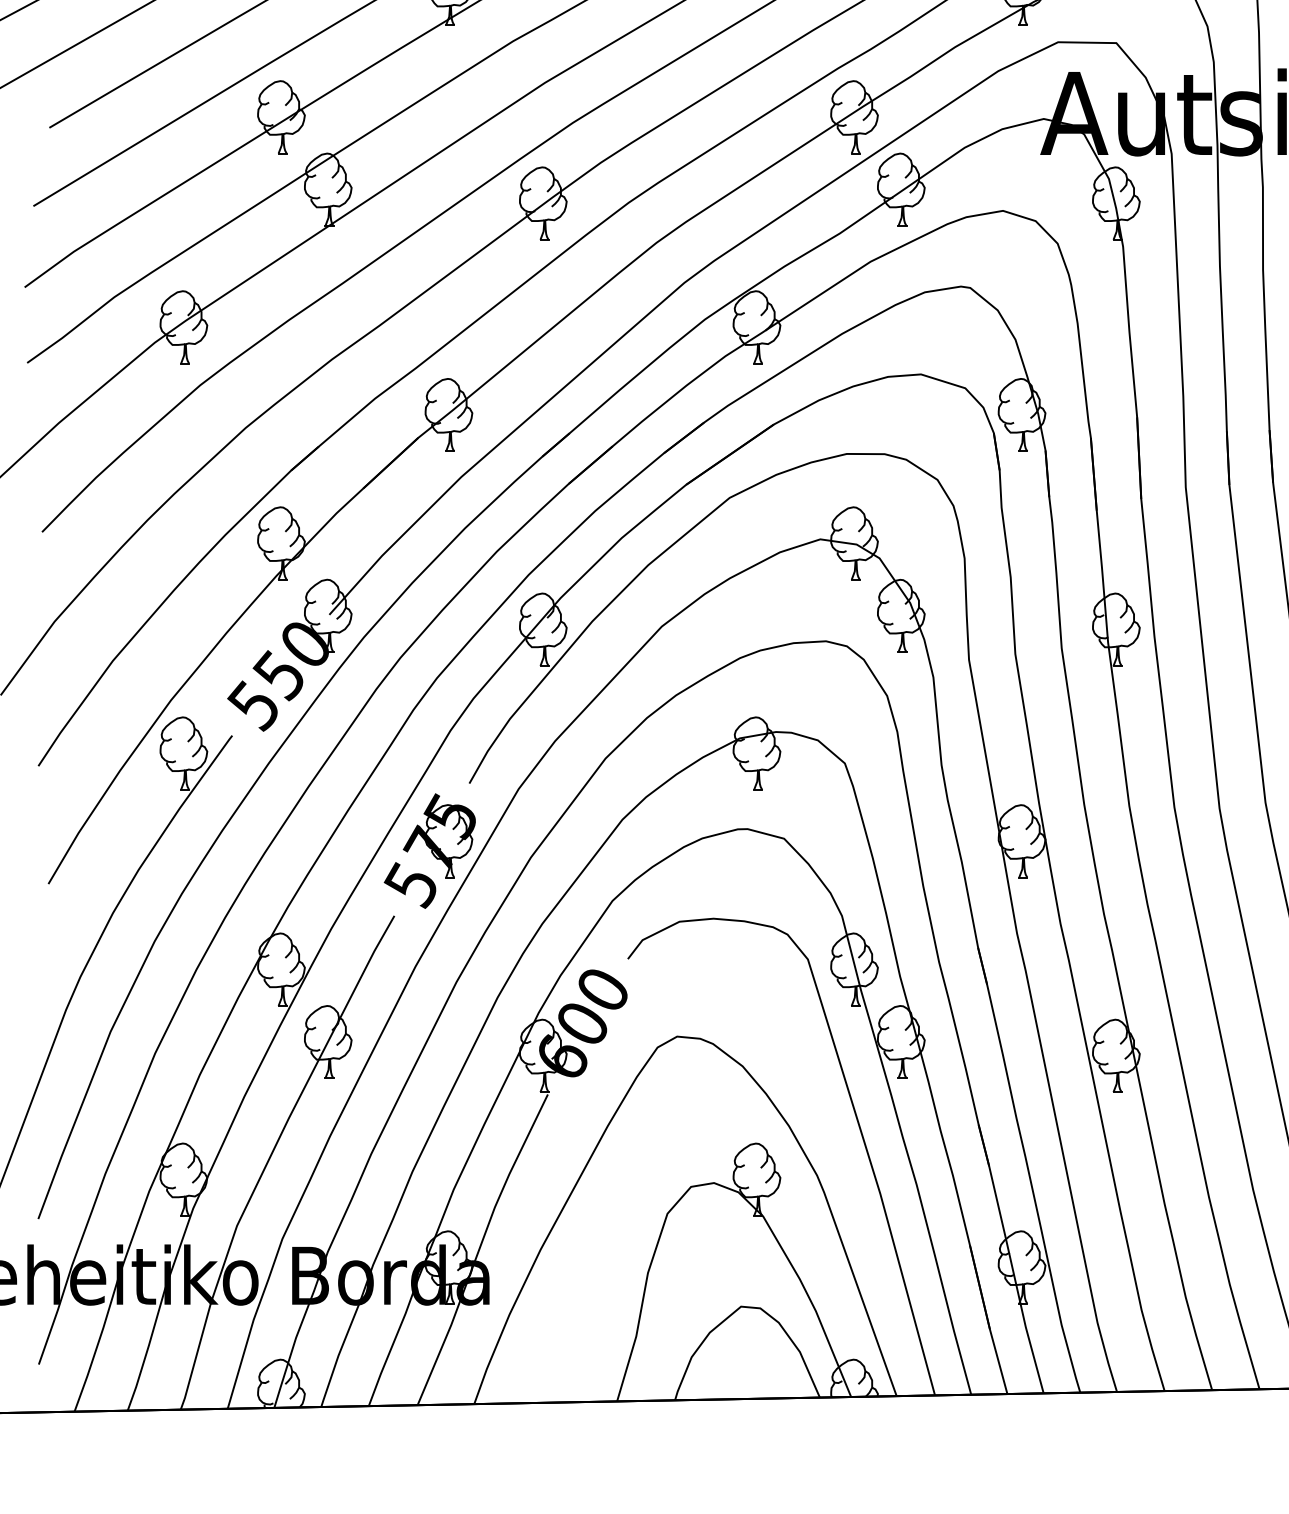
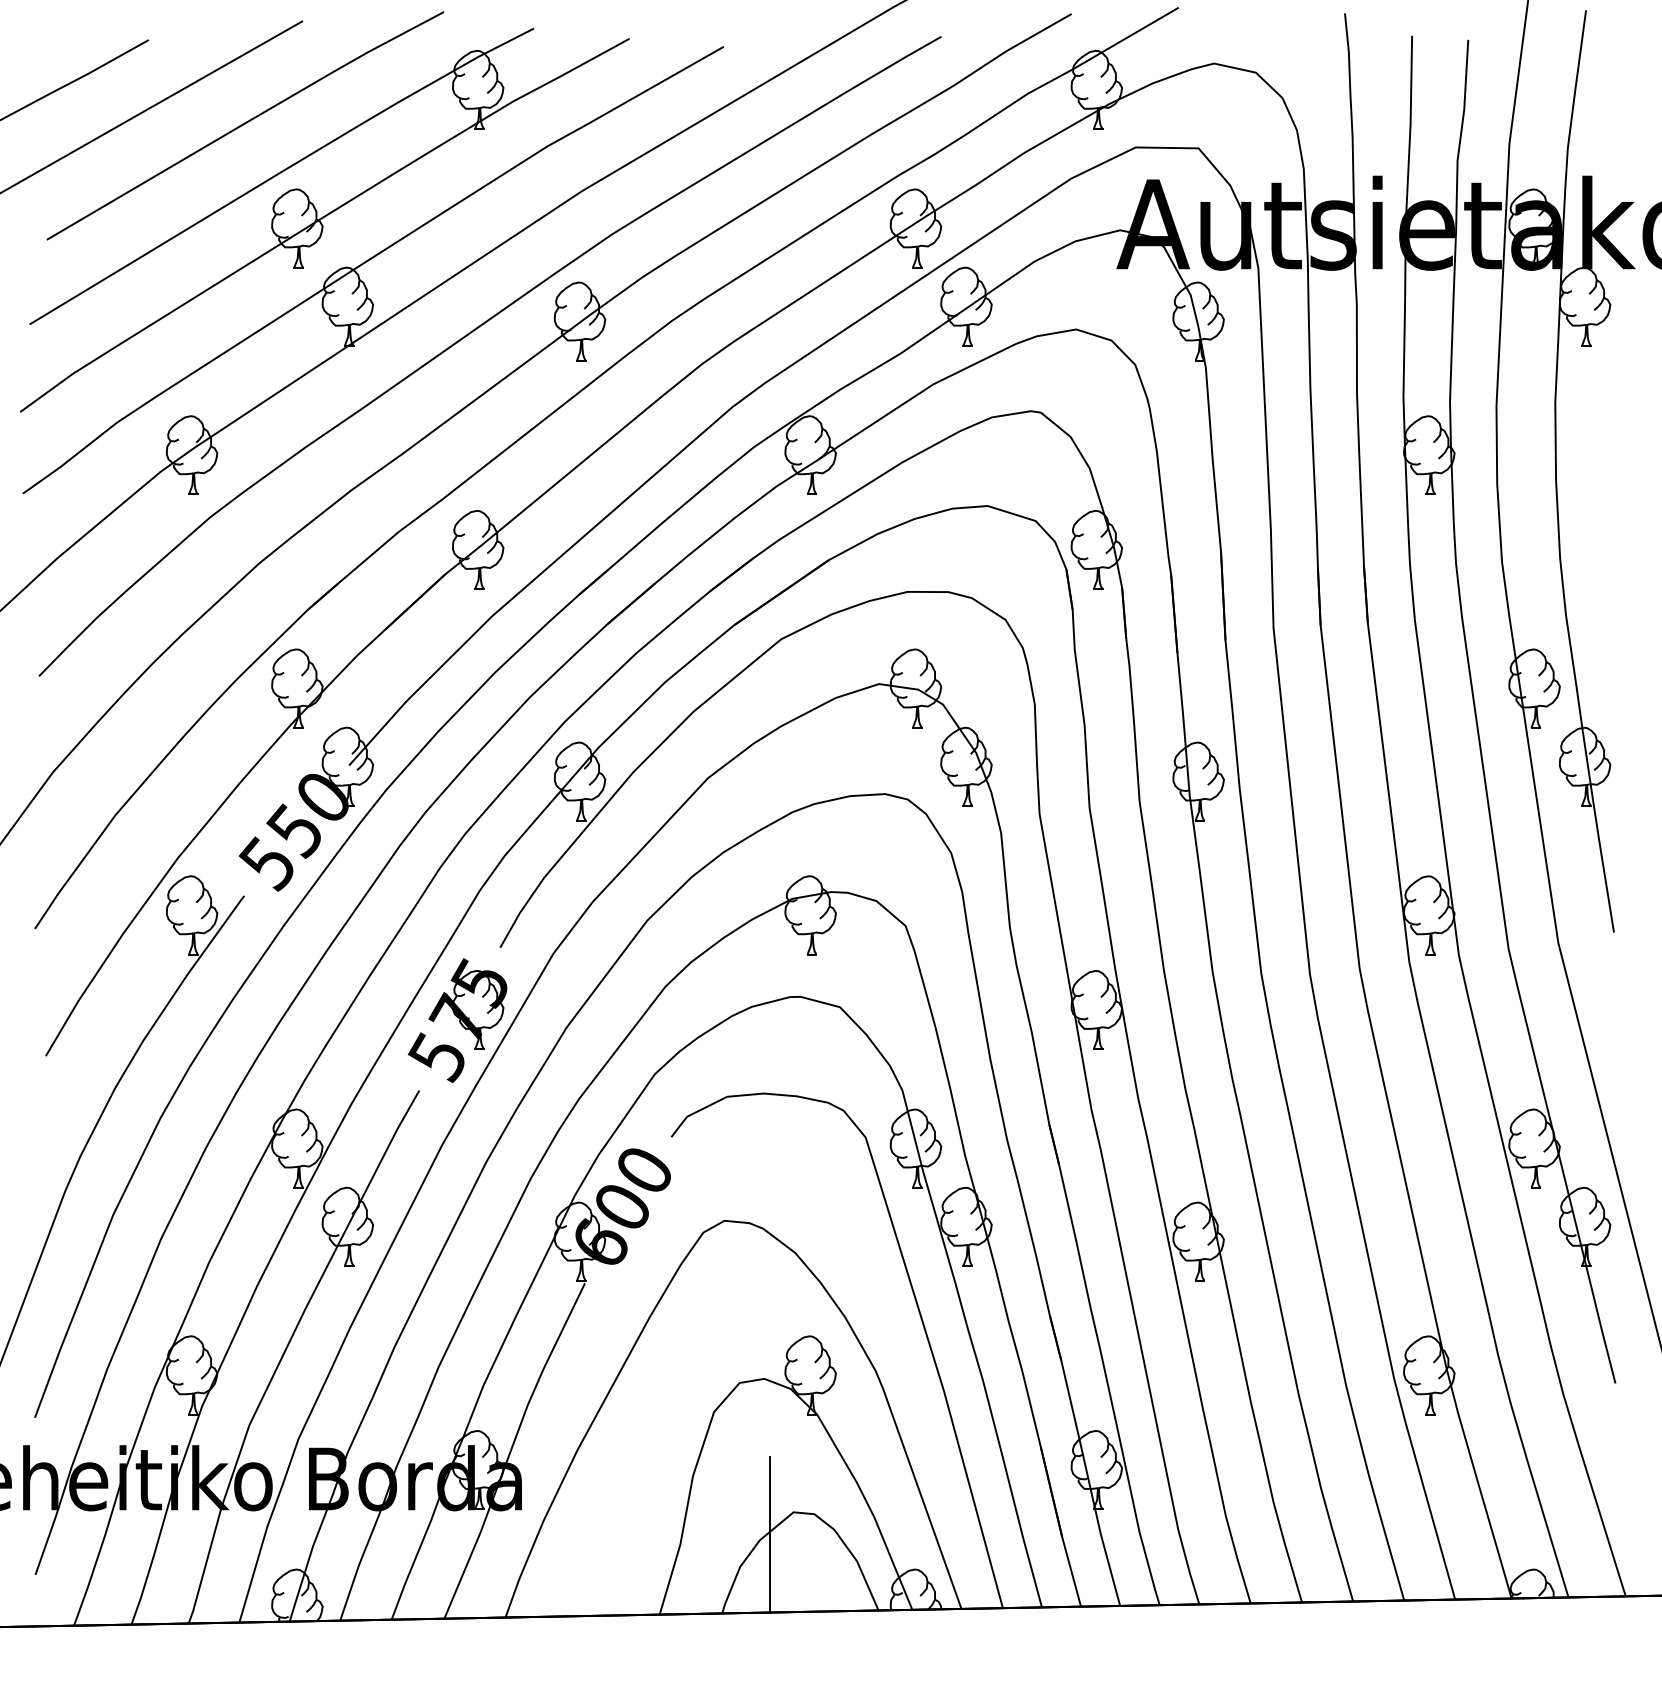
line: (718, 1327) -> (769, 1534), added

